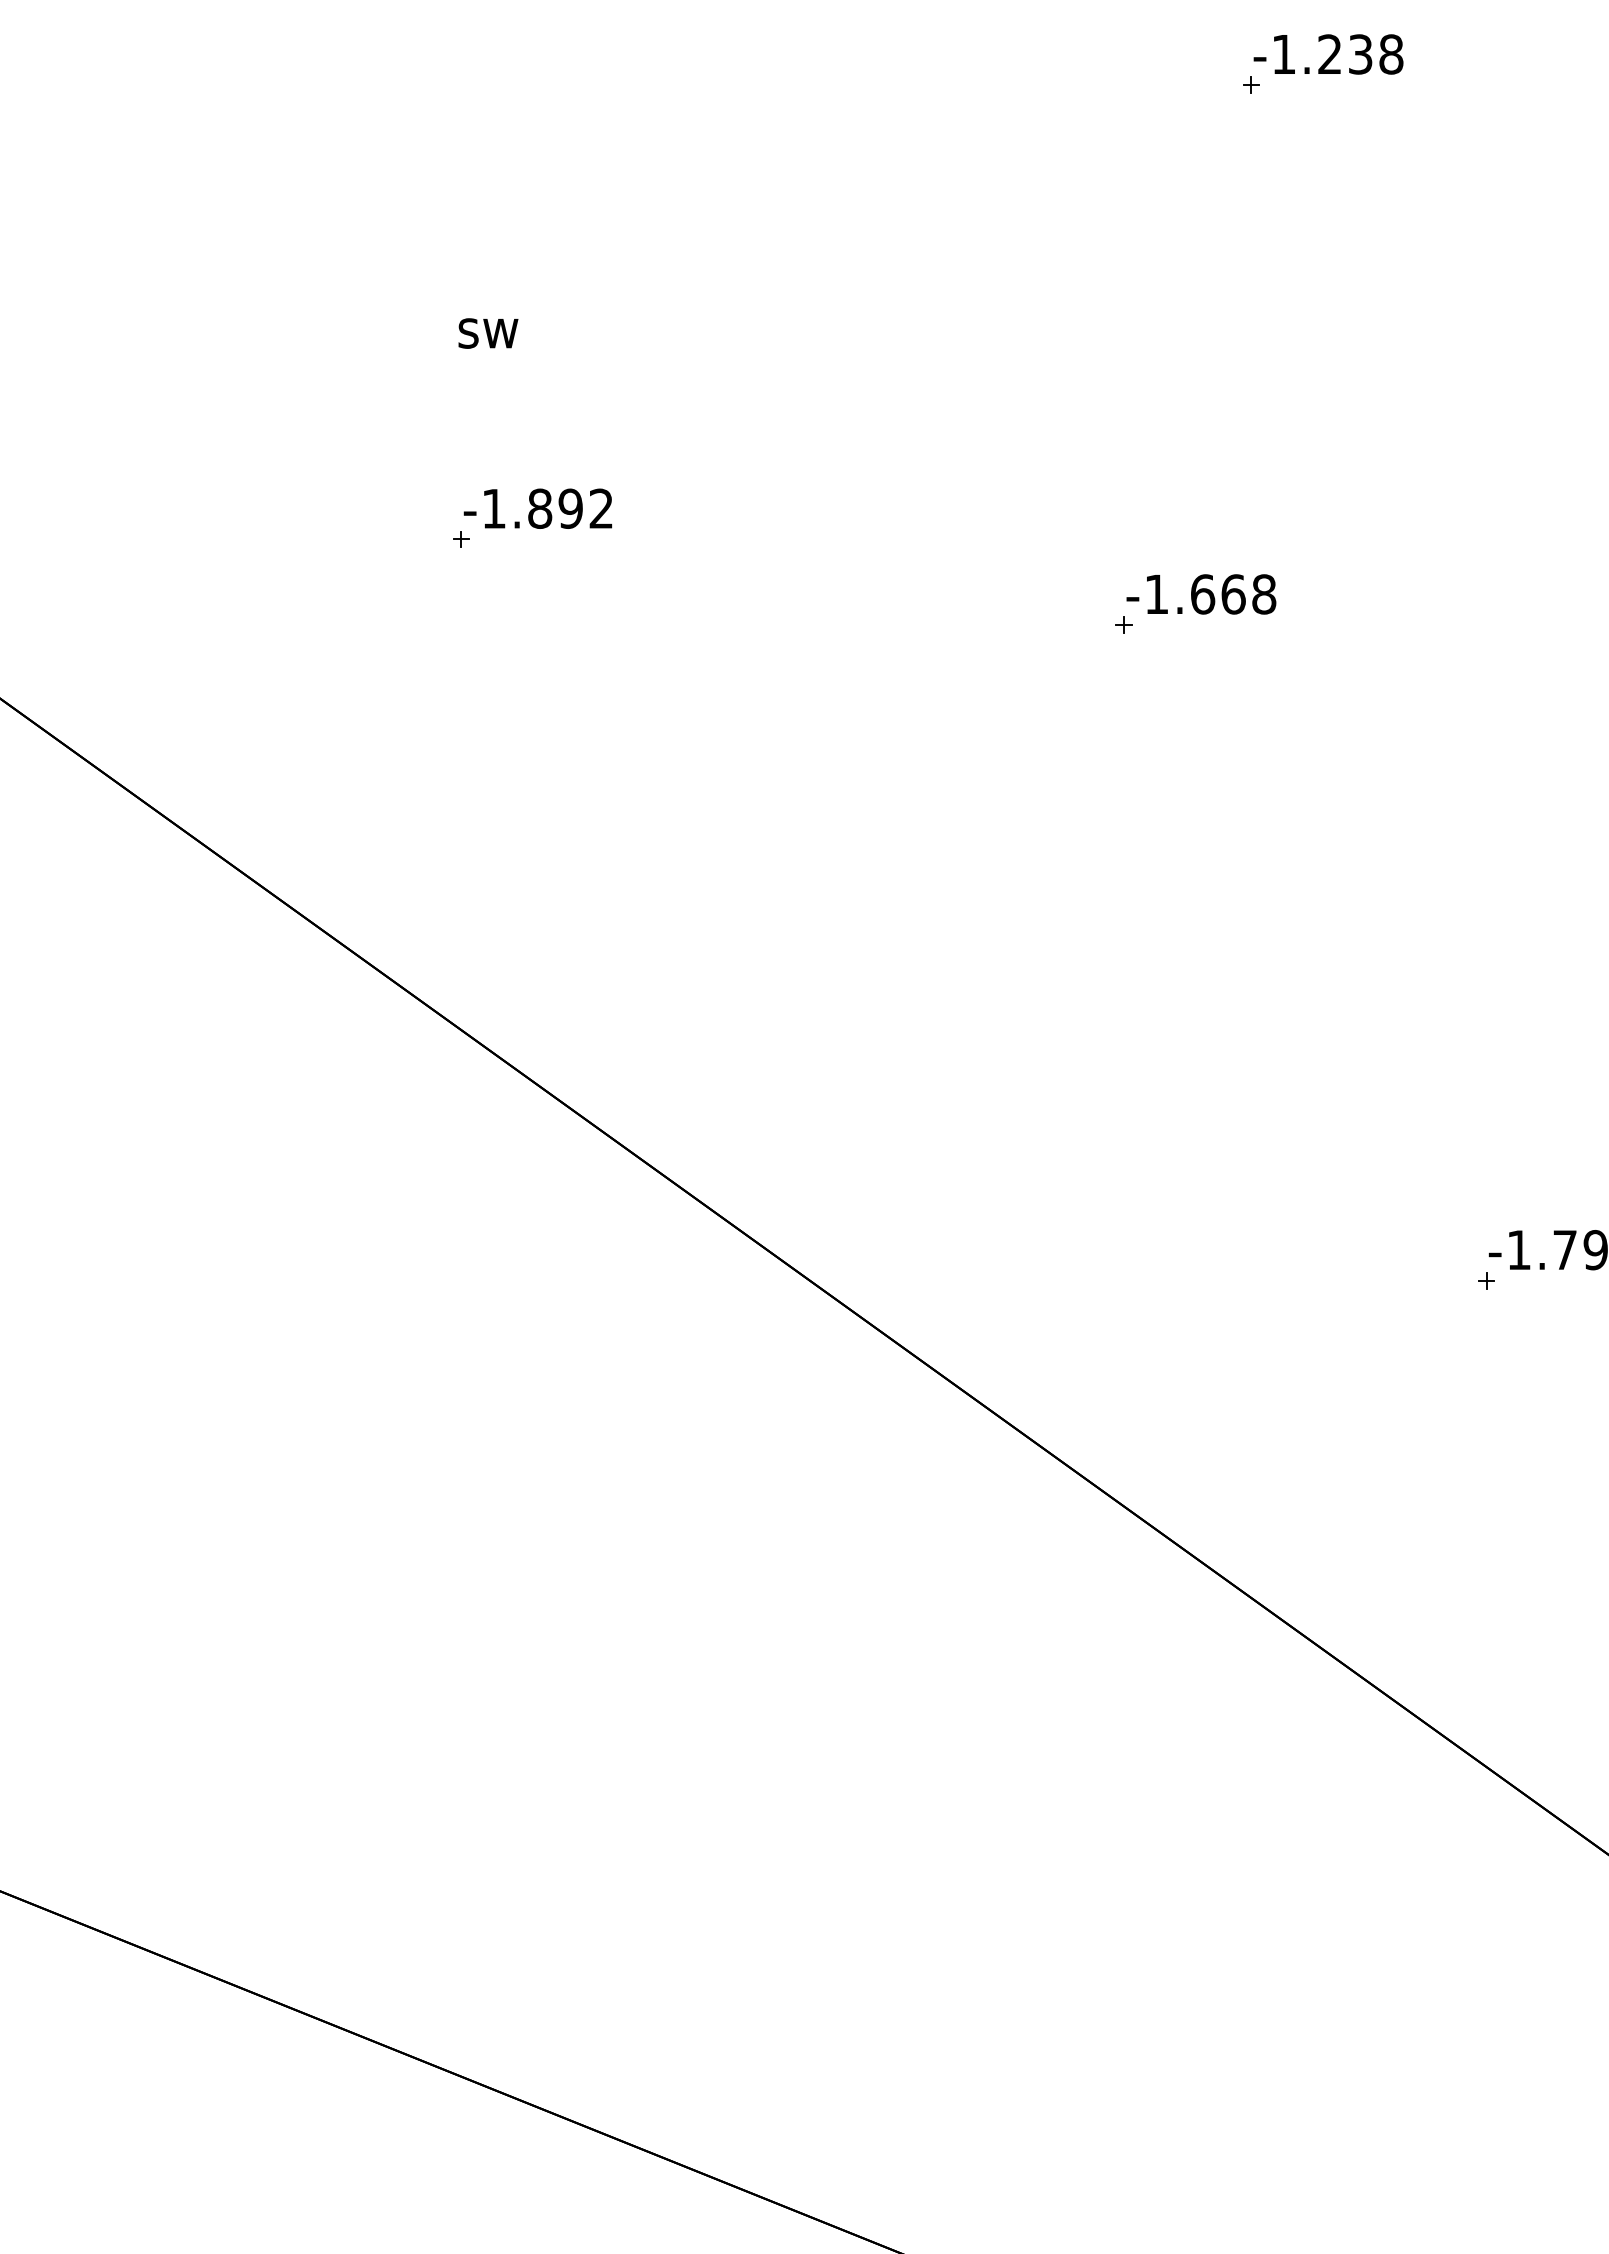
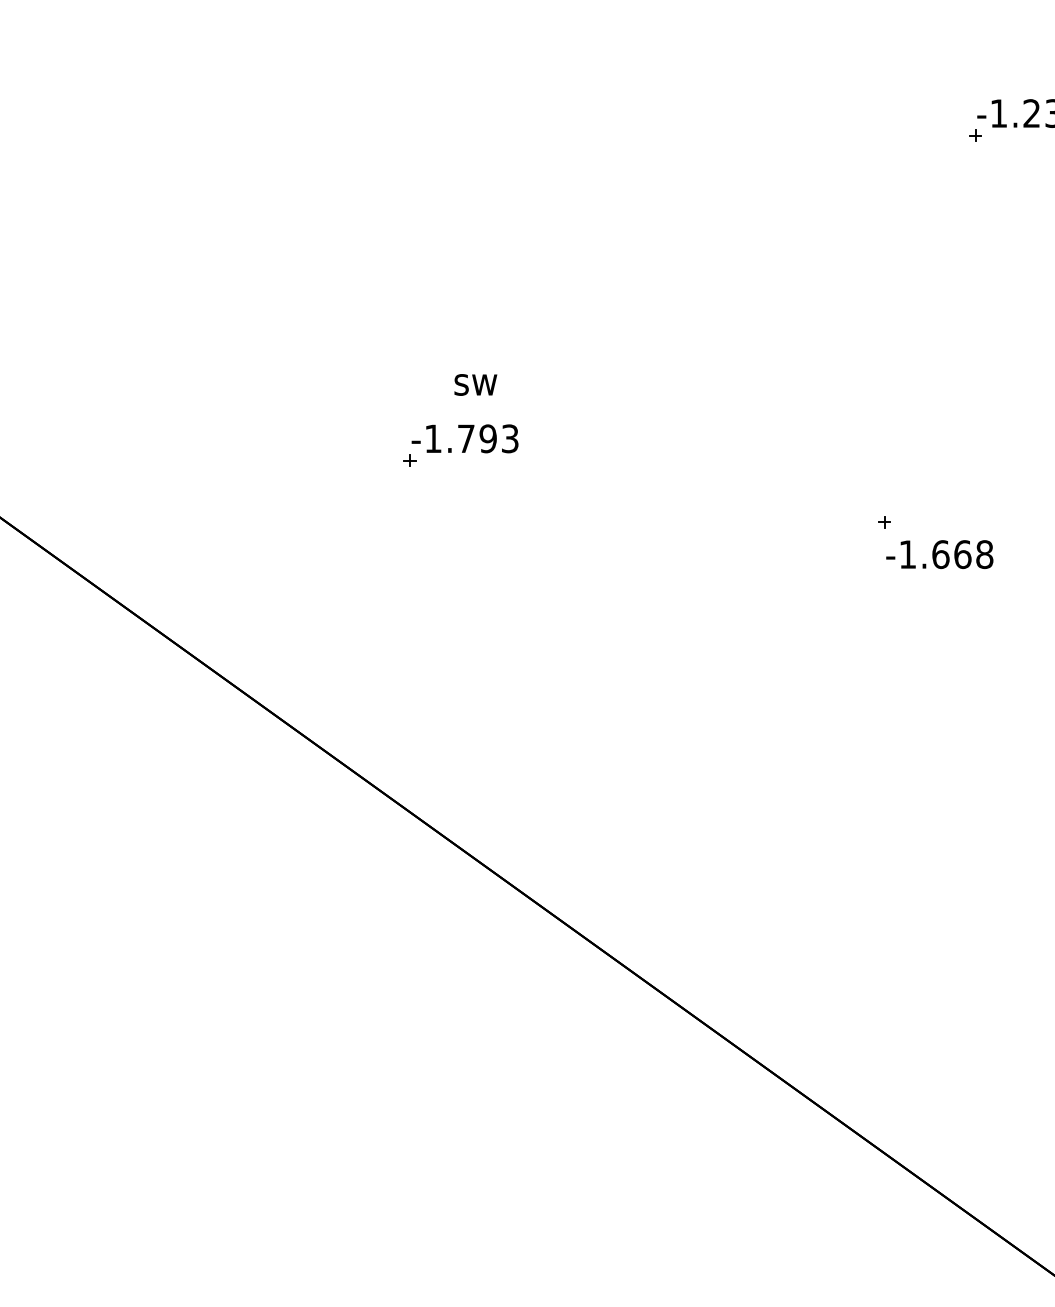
text: (488, 333) -> (475, 384), moved
text: (570, 508) -> (488, 438), -1.892 -> -1.793
text: (1201, 594) -> (939, 554), moved

